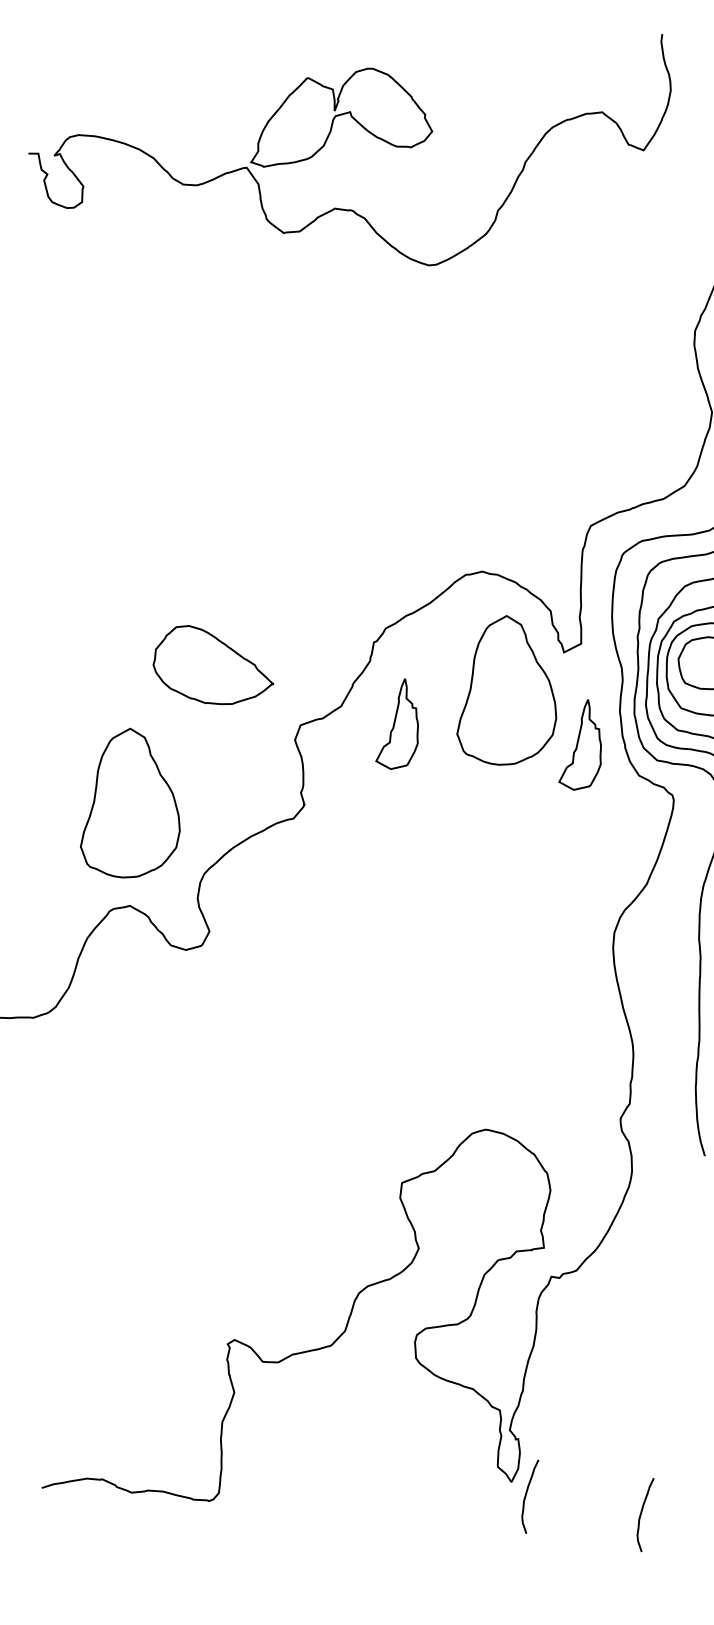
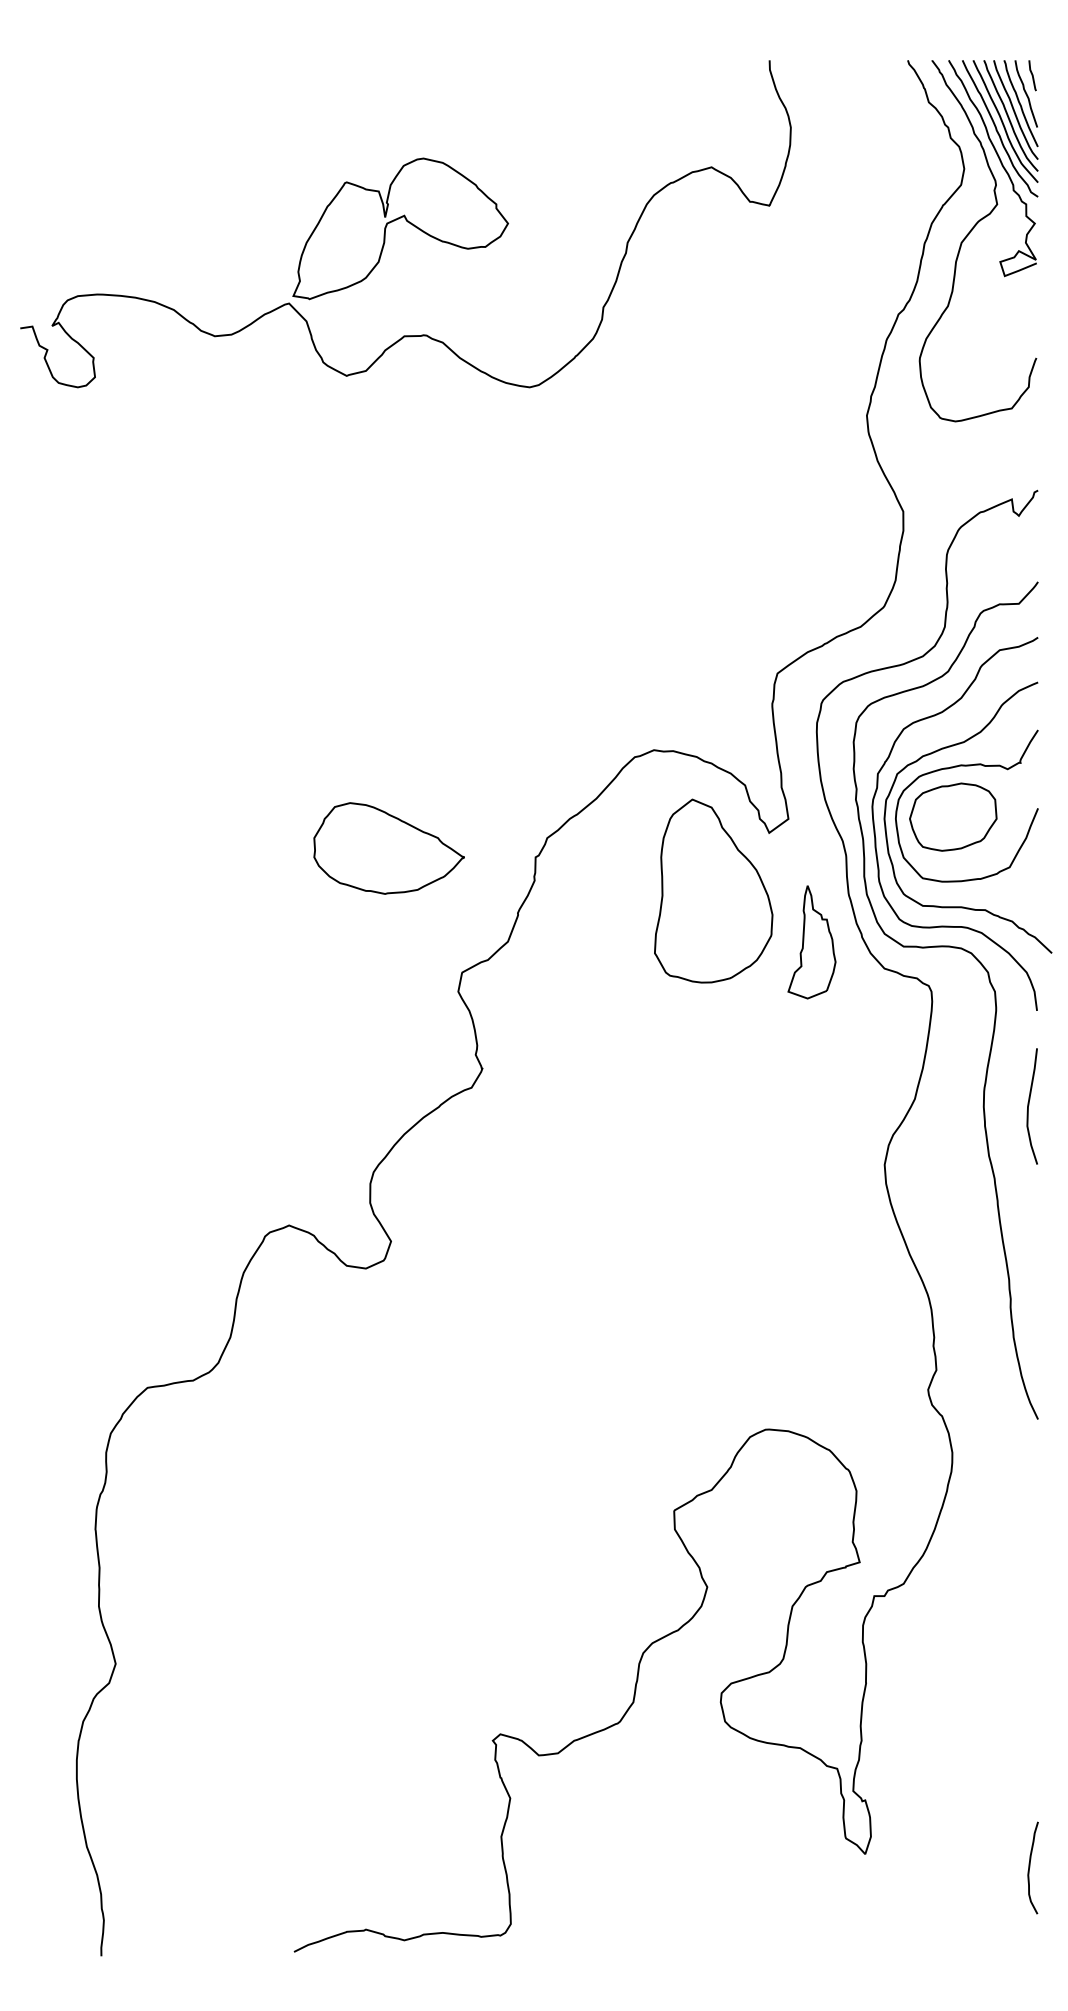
part: (213, 667) -> (388, 848), moved
part: (400, 724) -> (584, 952), removed
part: (135, 804) -> (276, 1100), removed
curve: (526, 1495) -> (886, 1867), removed

